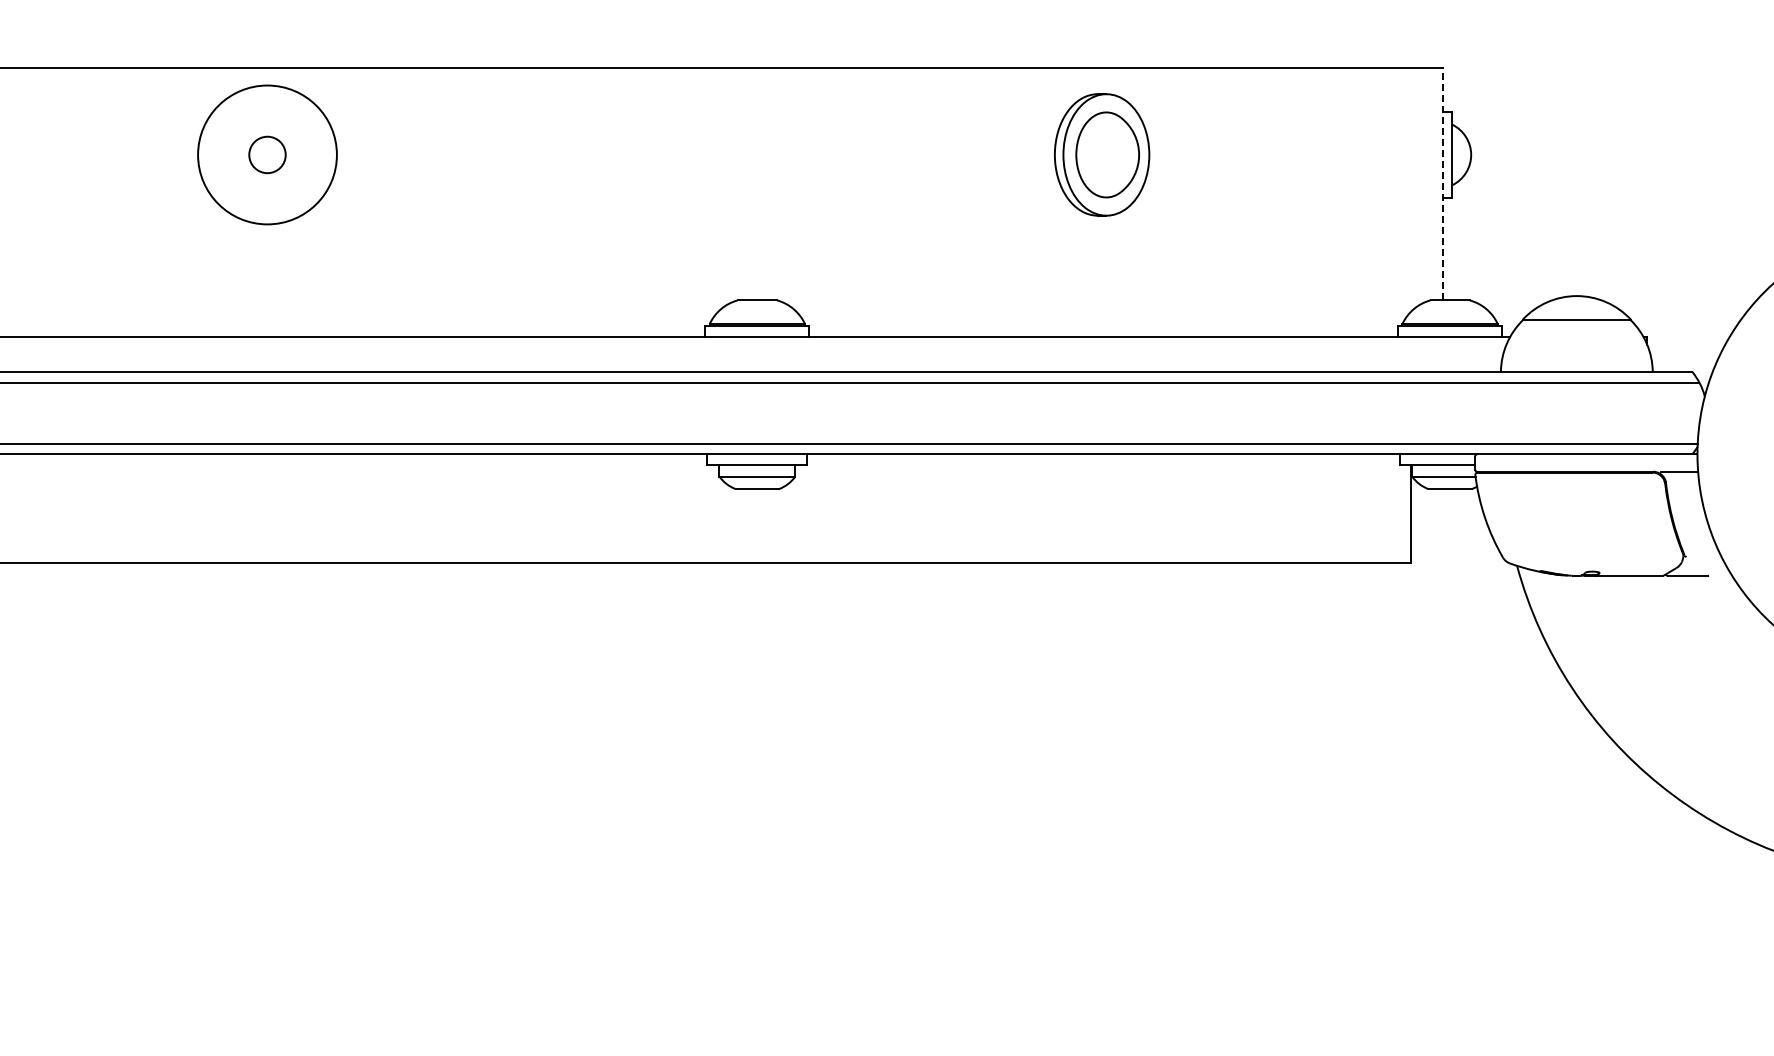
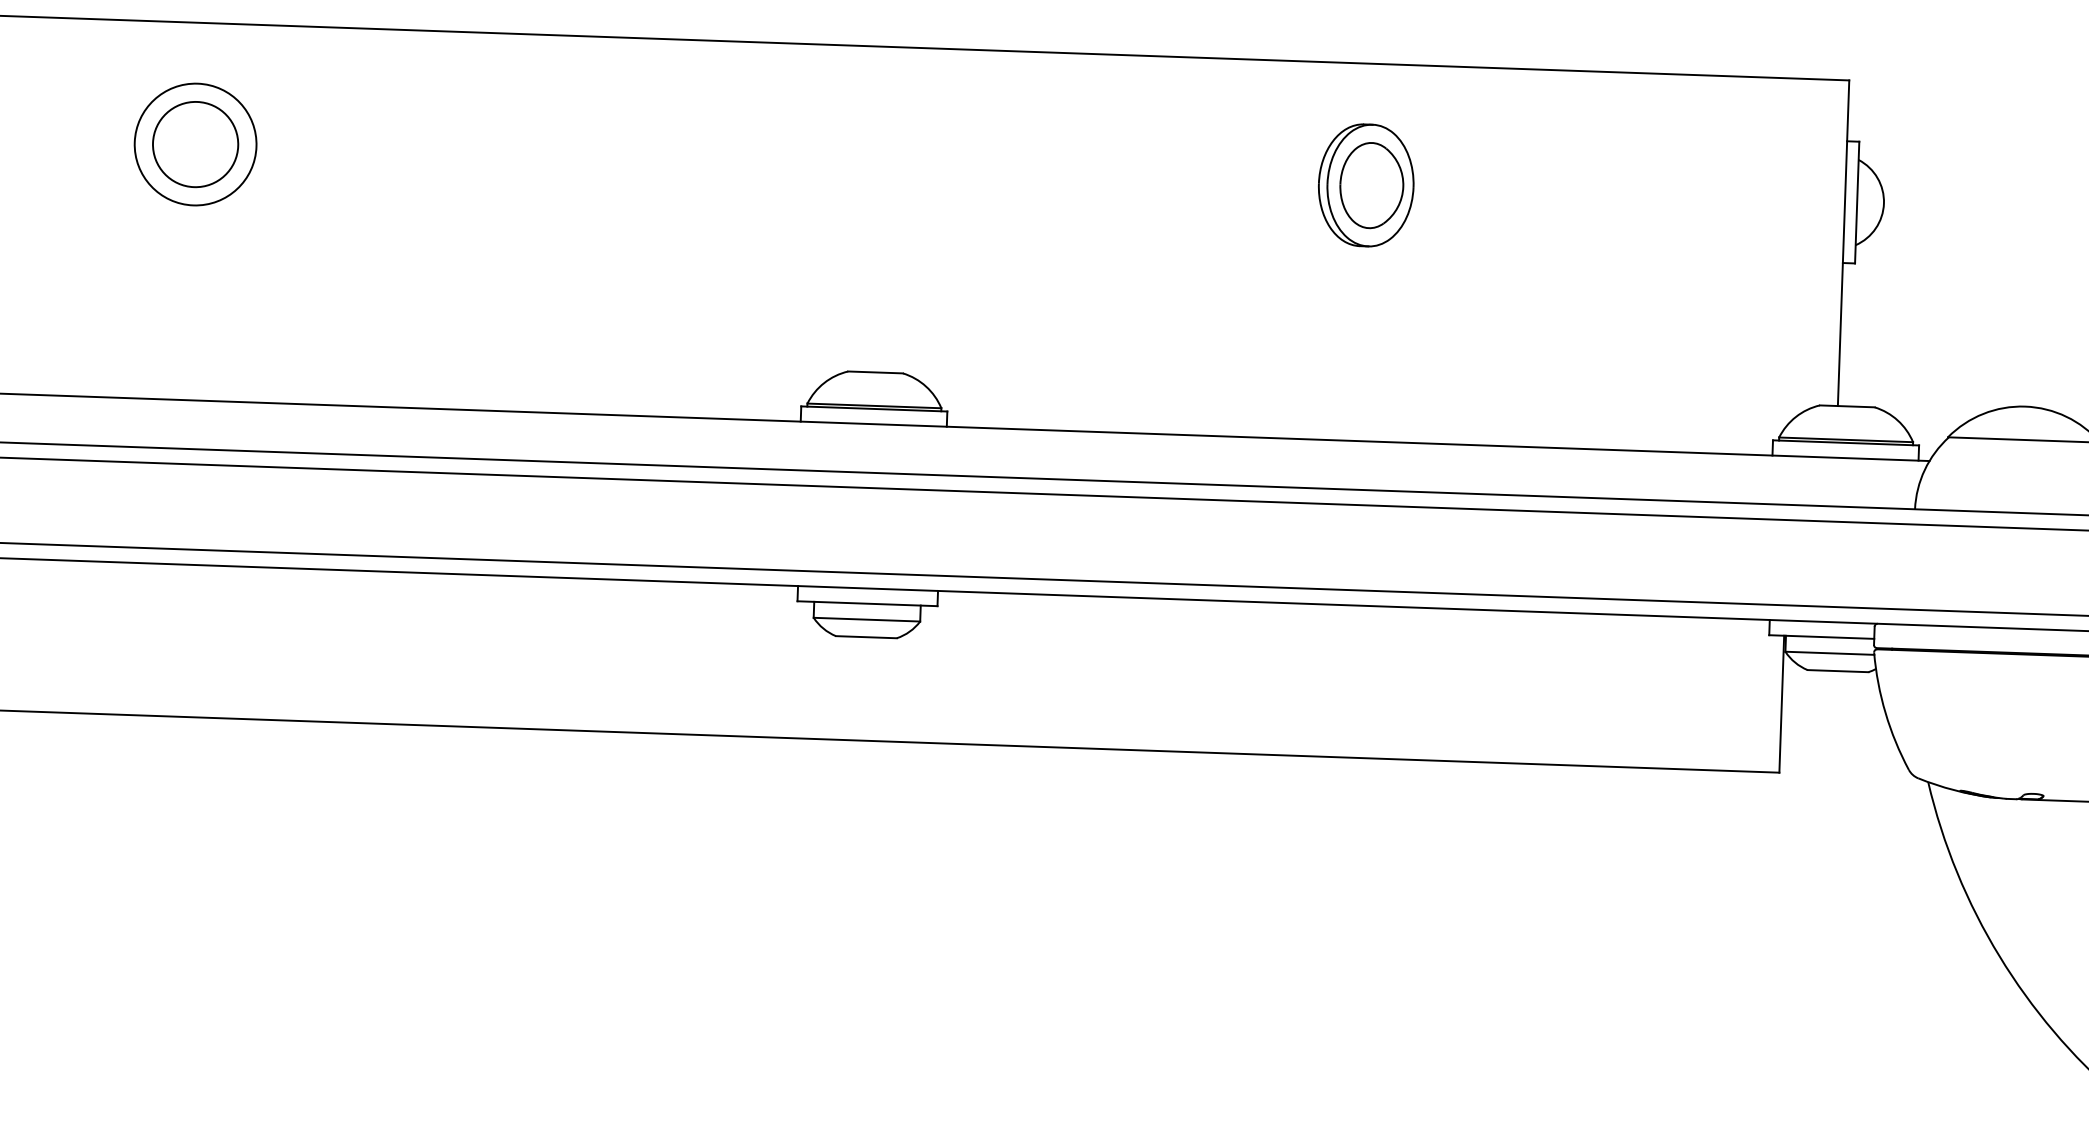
circle: (267, 154) -> (195, 143), size x0.62
circle: (267, 154) -> (195, 143), size x1.67
part: (1101, 154) -> (1365, 184), size x0.71
line: (1443, 183) -> (1843, 242), dashed -> solid

